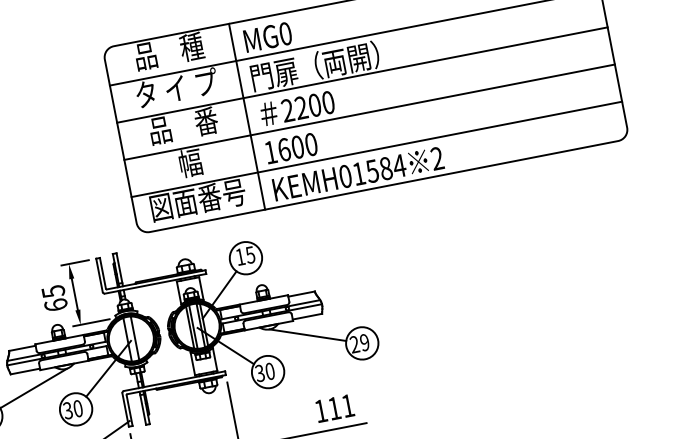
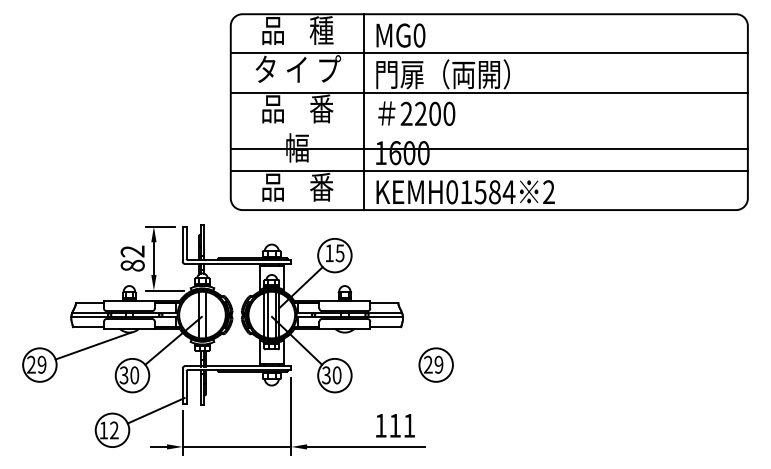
line: (368, 112) -> (488, 148), moved
text: (197, 199) -> (297, 186), 図面番号 -> 品    番
text: (54, 298) -> (132, 258), 65 -> 82
line: (307, 334) -> (382, 345), removed

